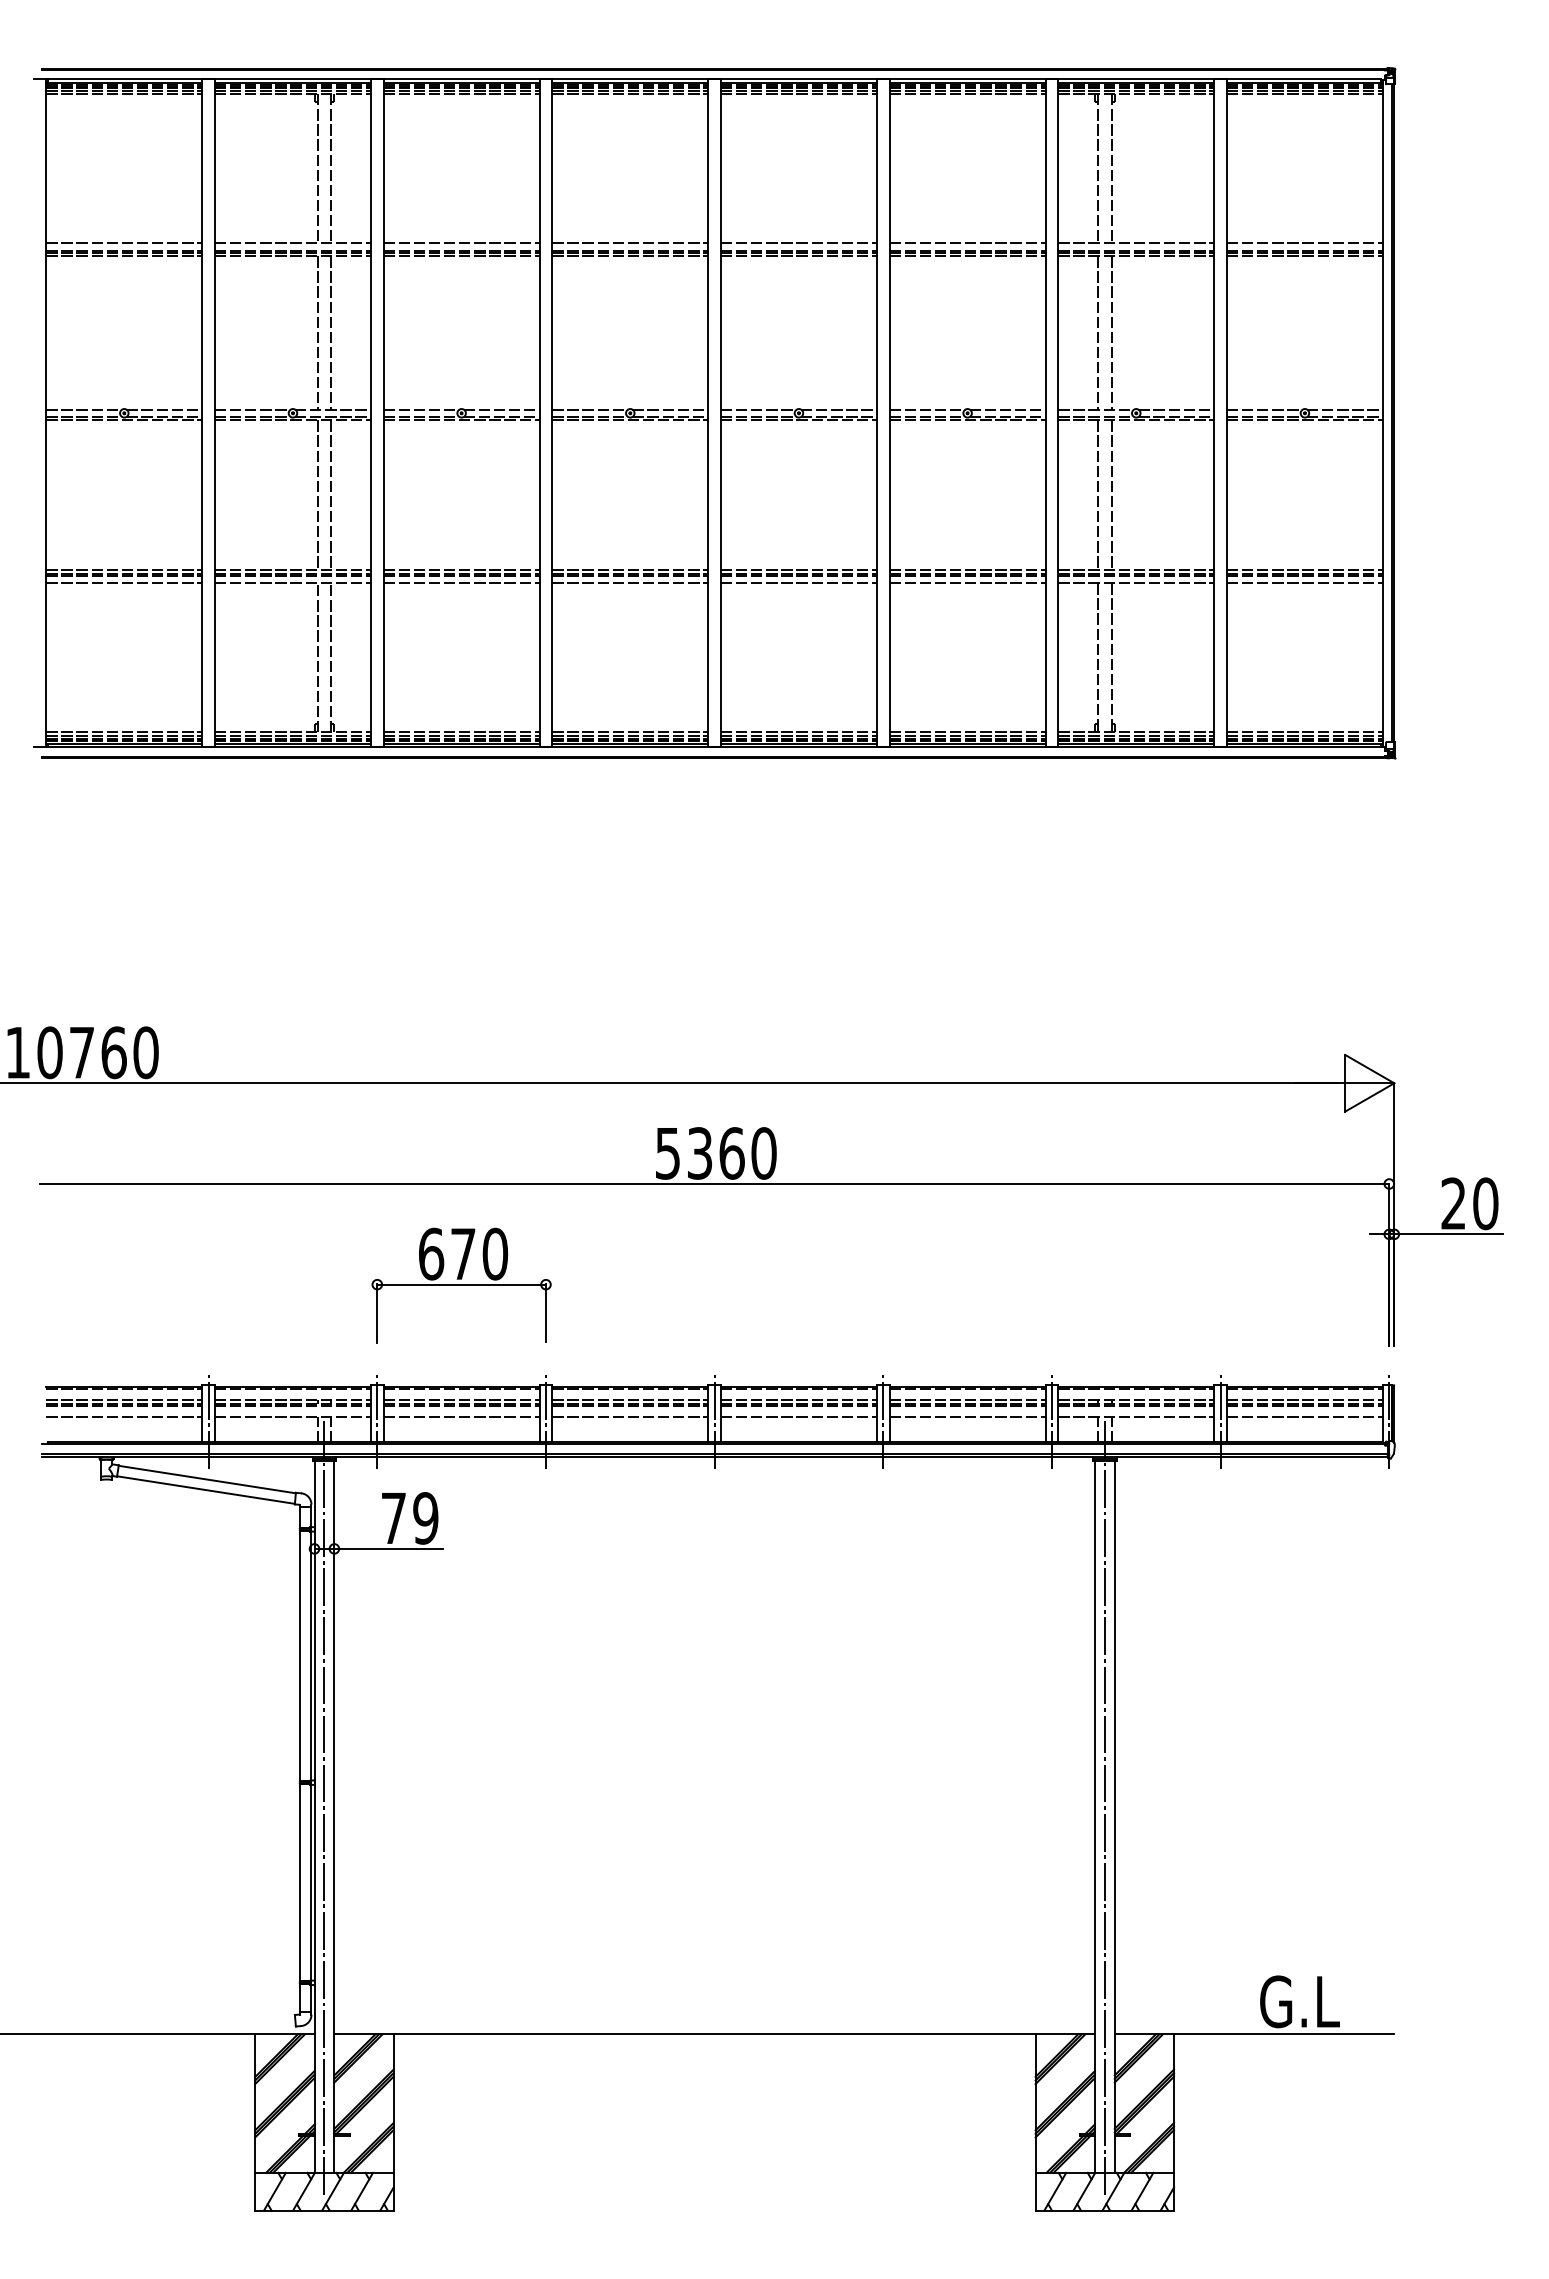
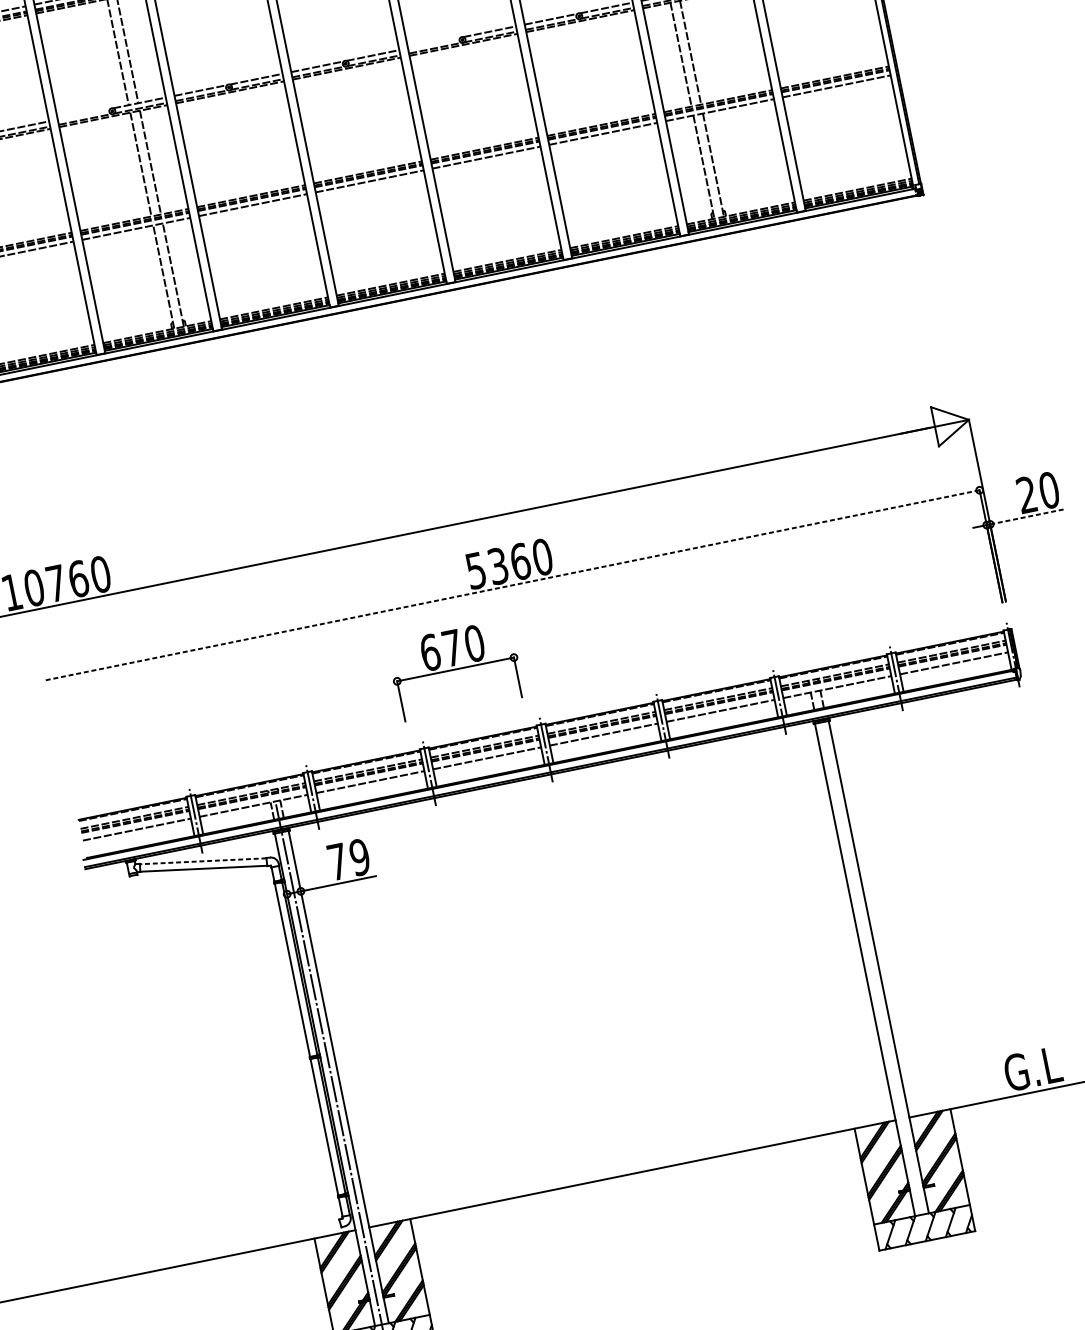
line: (252, 409) -> (83, 114), removed
line: (758, 409) -> (434, 43), removed
line: (714, 1183) -> (512, 584), solid -> dashed
line: (1449, 1234) -> (1028, 516), solid -> dashed
part: (461, 1285) -> (455, 670), moved
line: (207, 1479) -> (203, 861), solid -> dashed
line: (1104, 1809) -> (870, 963), removed

